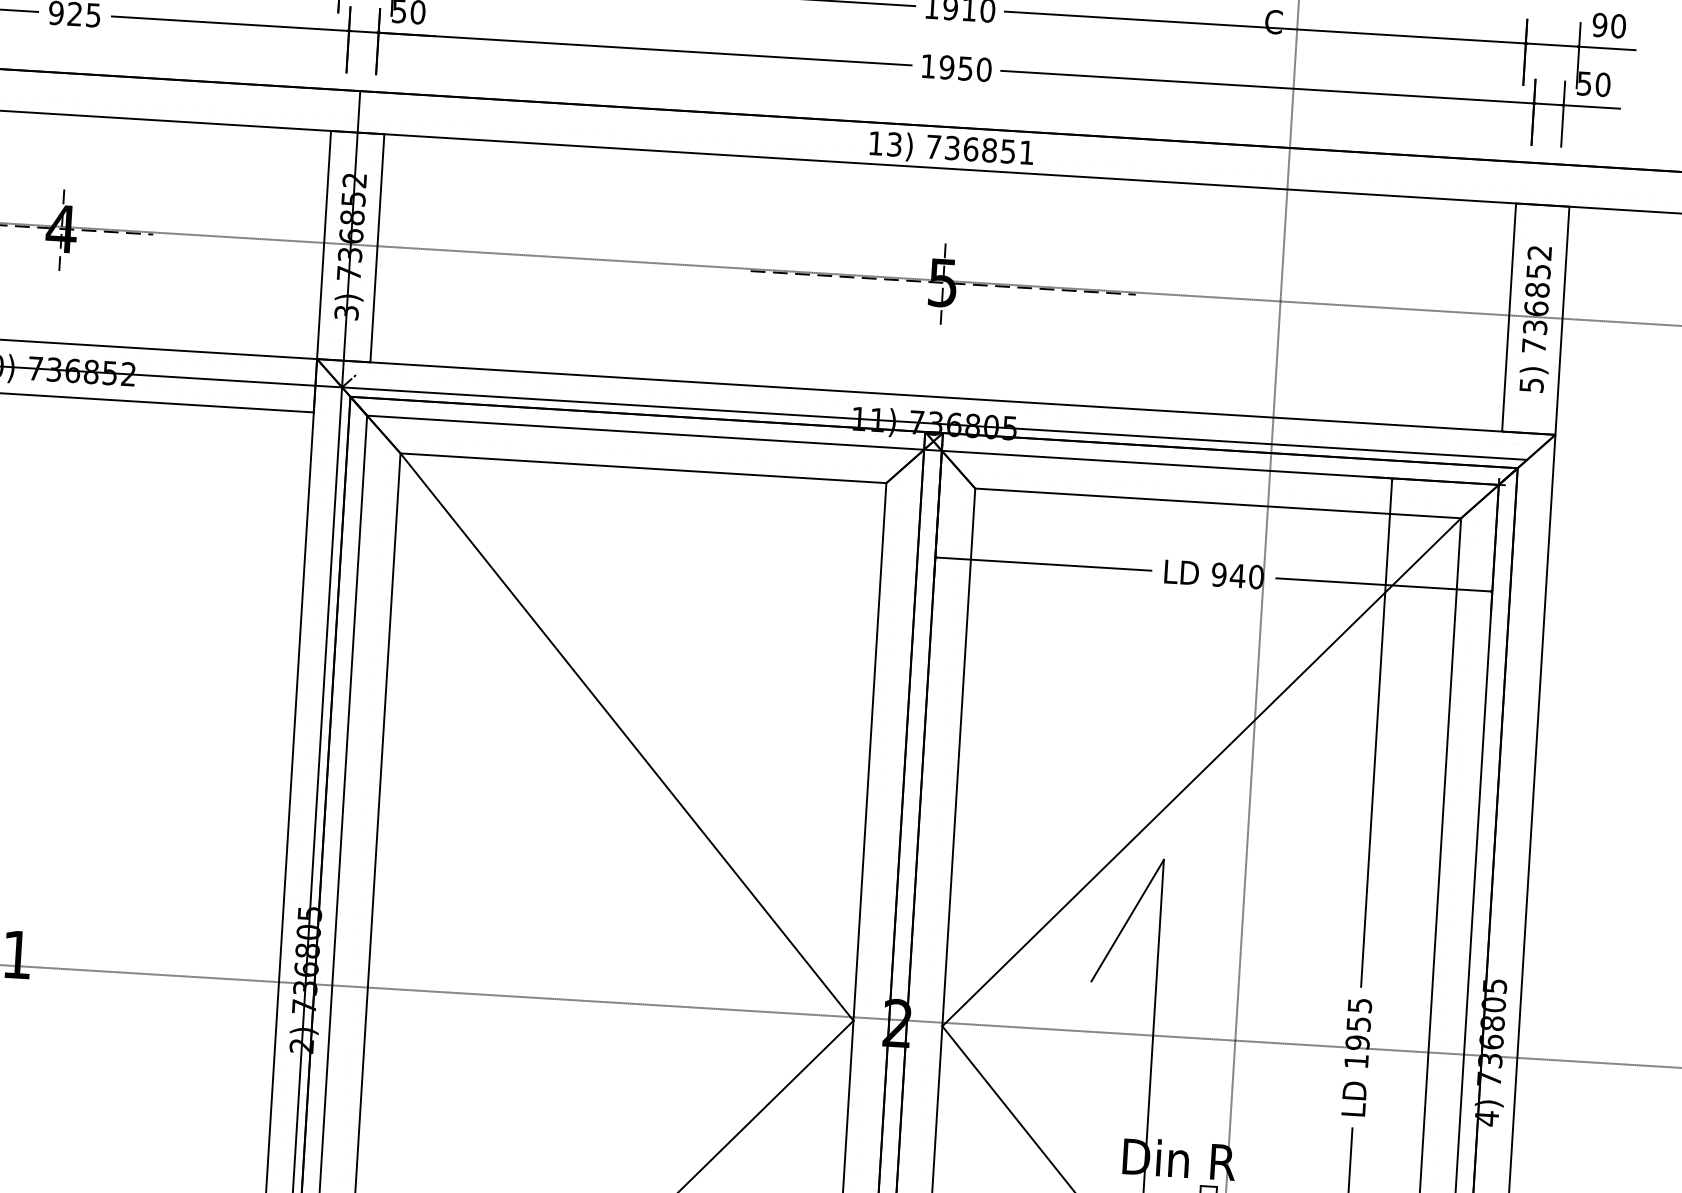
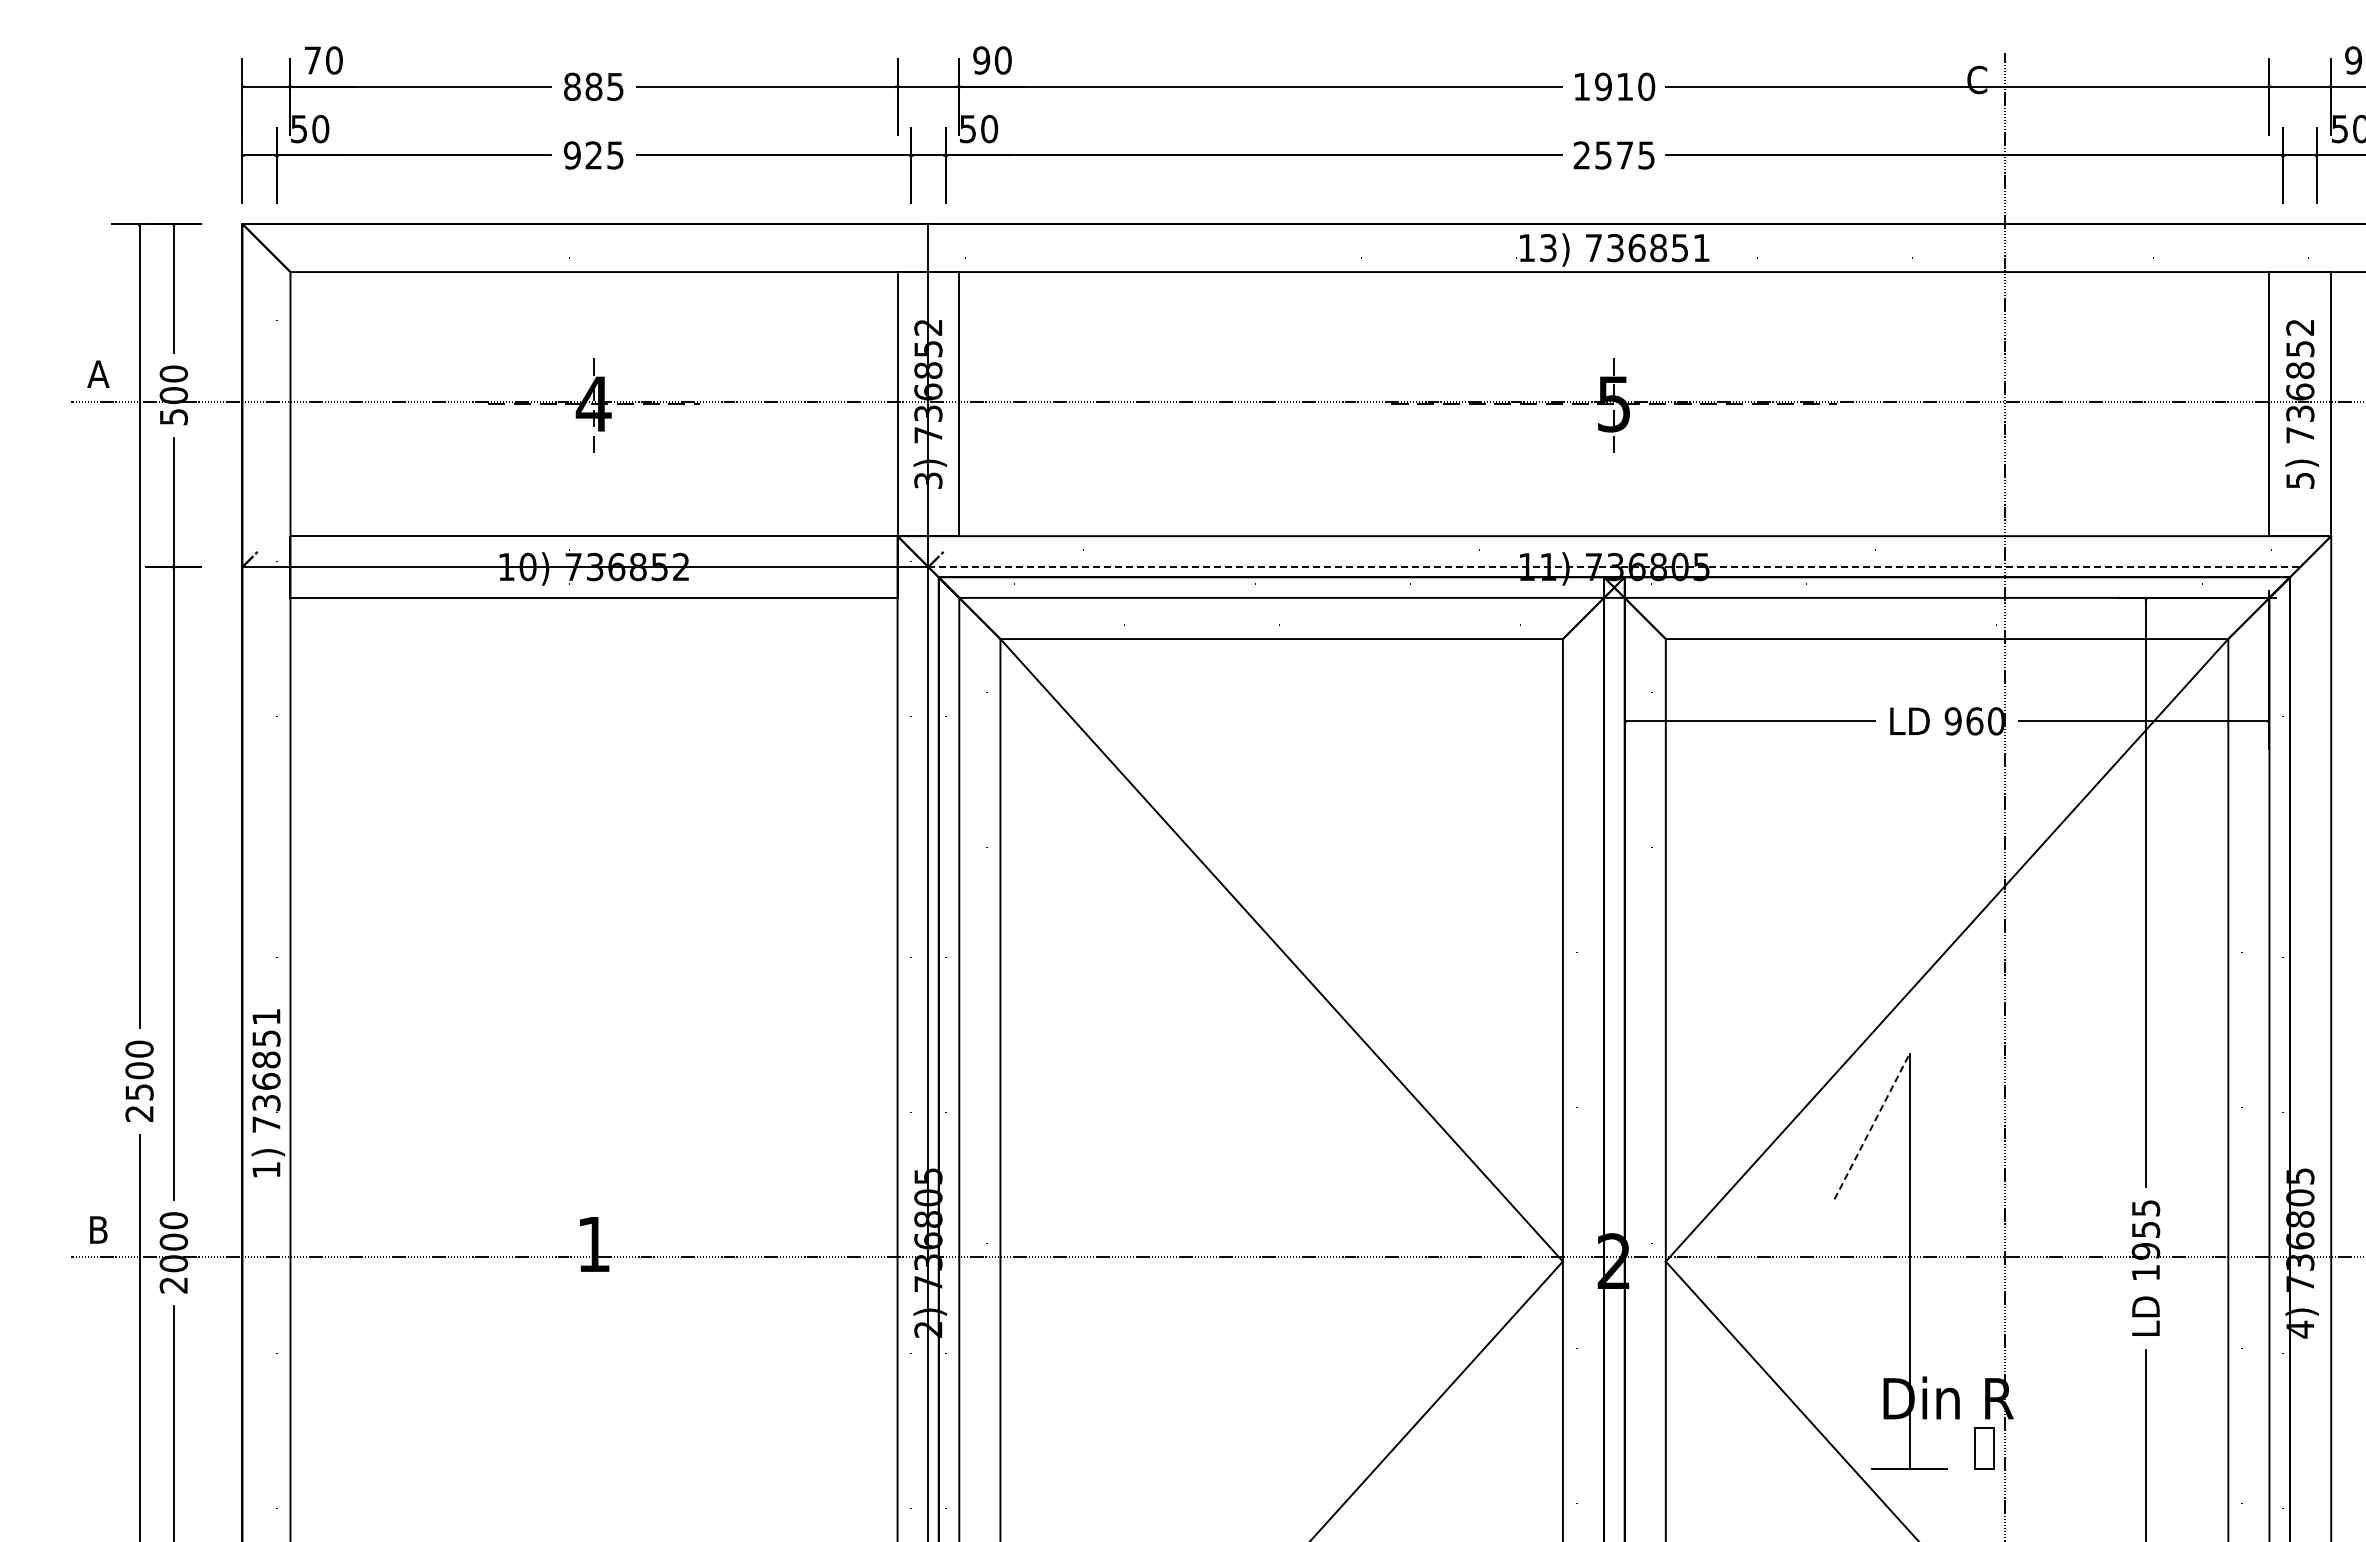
text: (956, 68) -> (1614, 155), 1950 -> 2575
line: (934, 424) -> (1614, 567), solid -> dashed
text: (1237, 576) -> (1974, 721), 940 -> 960
line: (1128, 920) -> (1872, 1126), solid -> dashed

